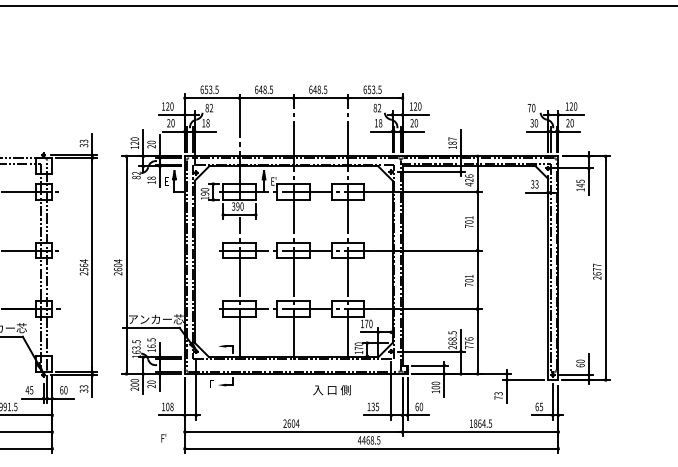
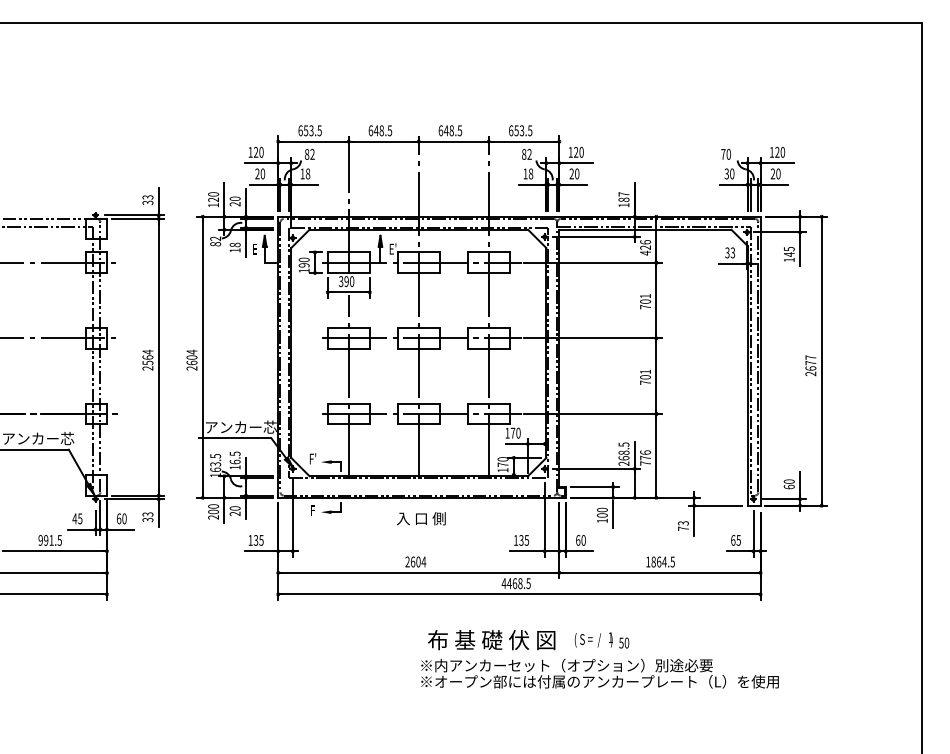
text: (331, 389) -> (420, 518), moved
text: (169, 407) -> (258, 540), 108 -> 135
text: (164, 437) -> (313, 458), moved

